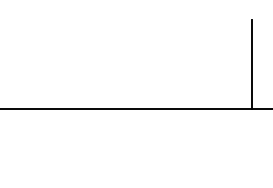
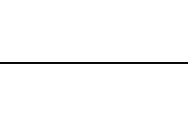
line: (252, 63) -> (178, 34), removed

